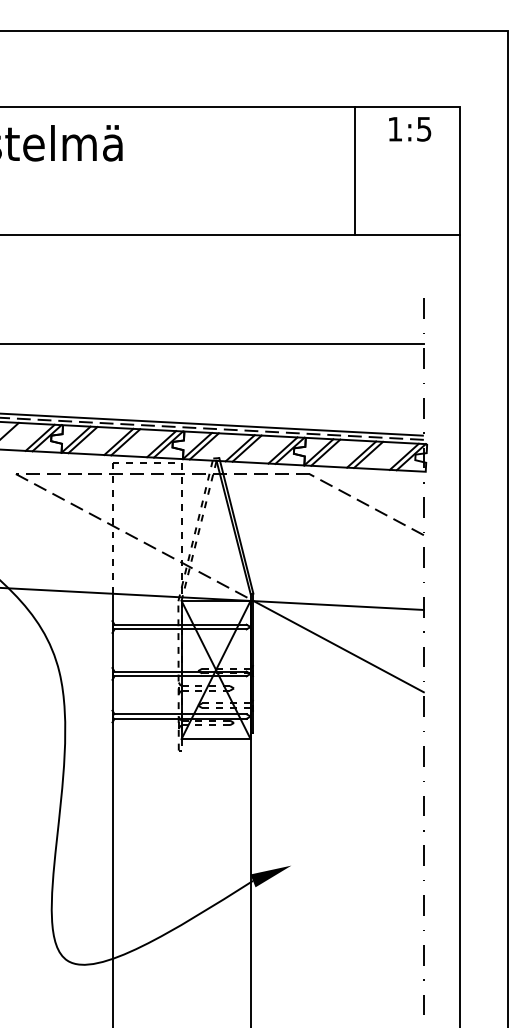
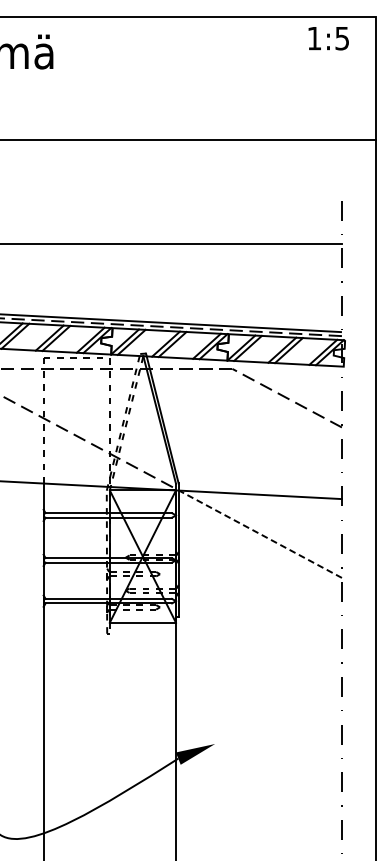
line: (355, 170) -> (276, 78), removed
line: (338, 646) -> (260, 534), solid -> dashed

